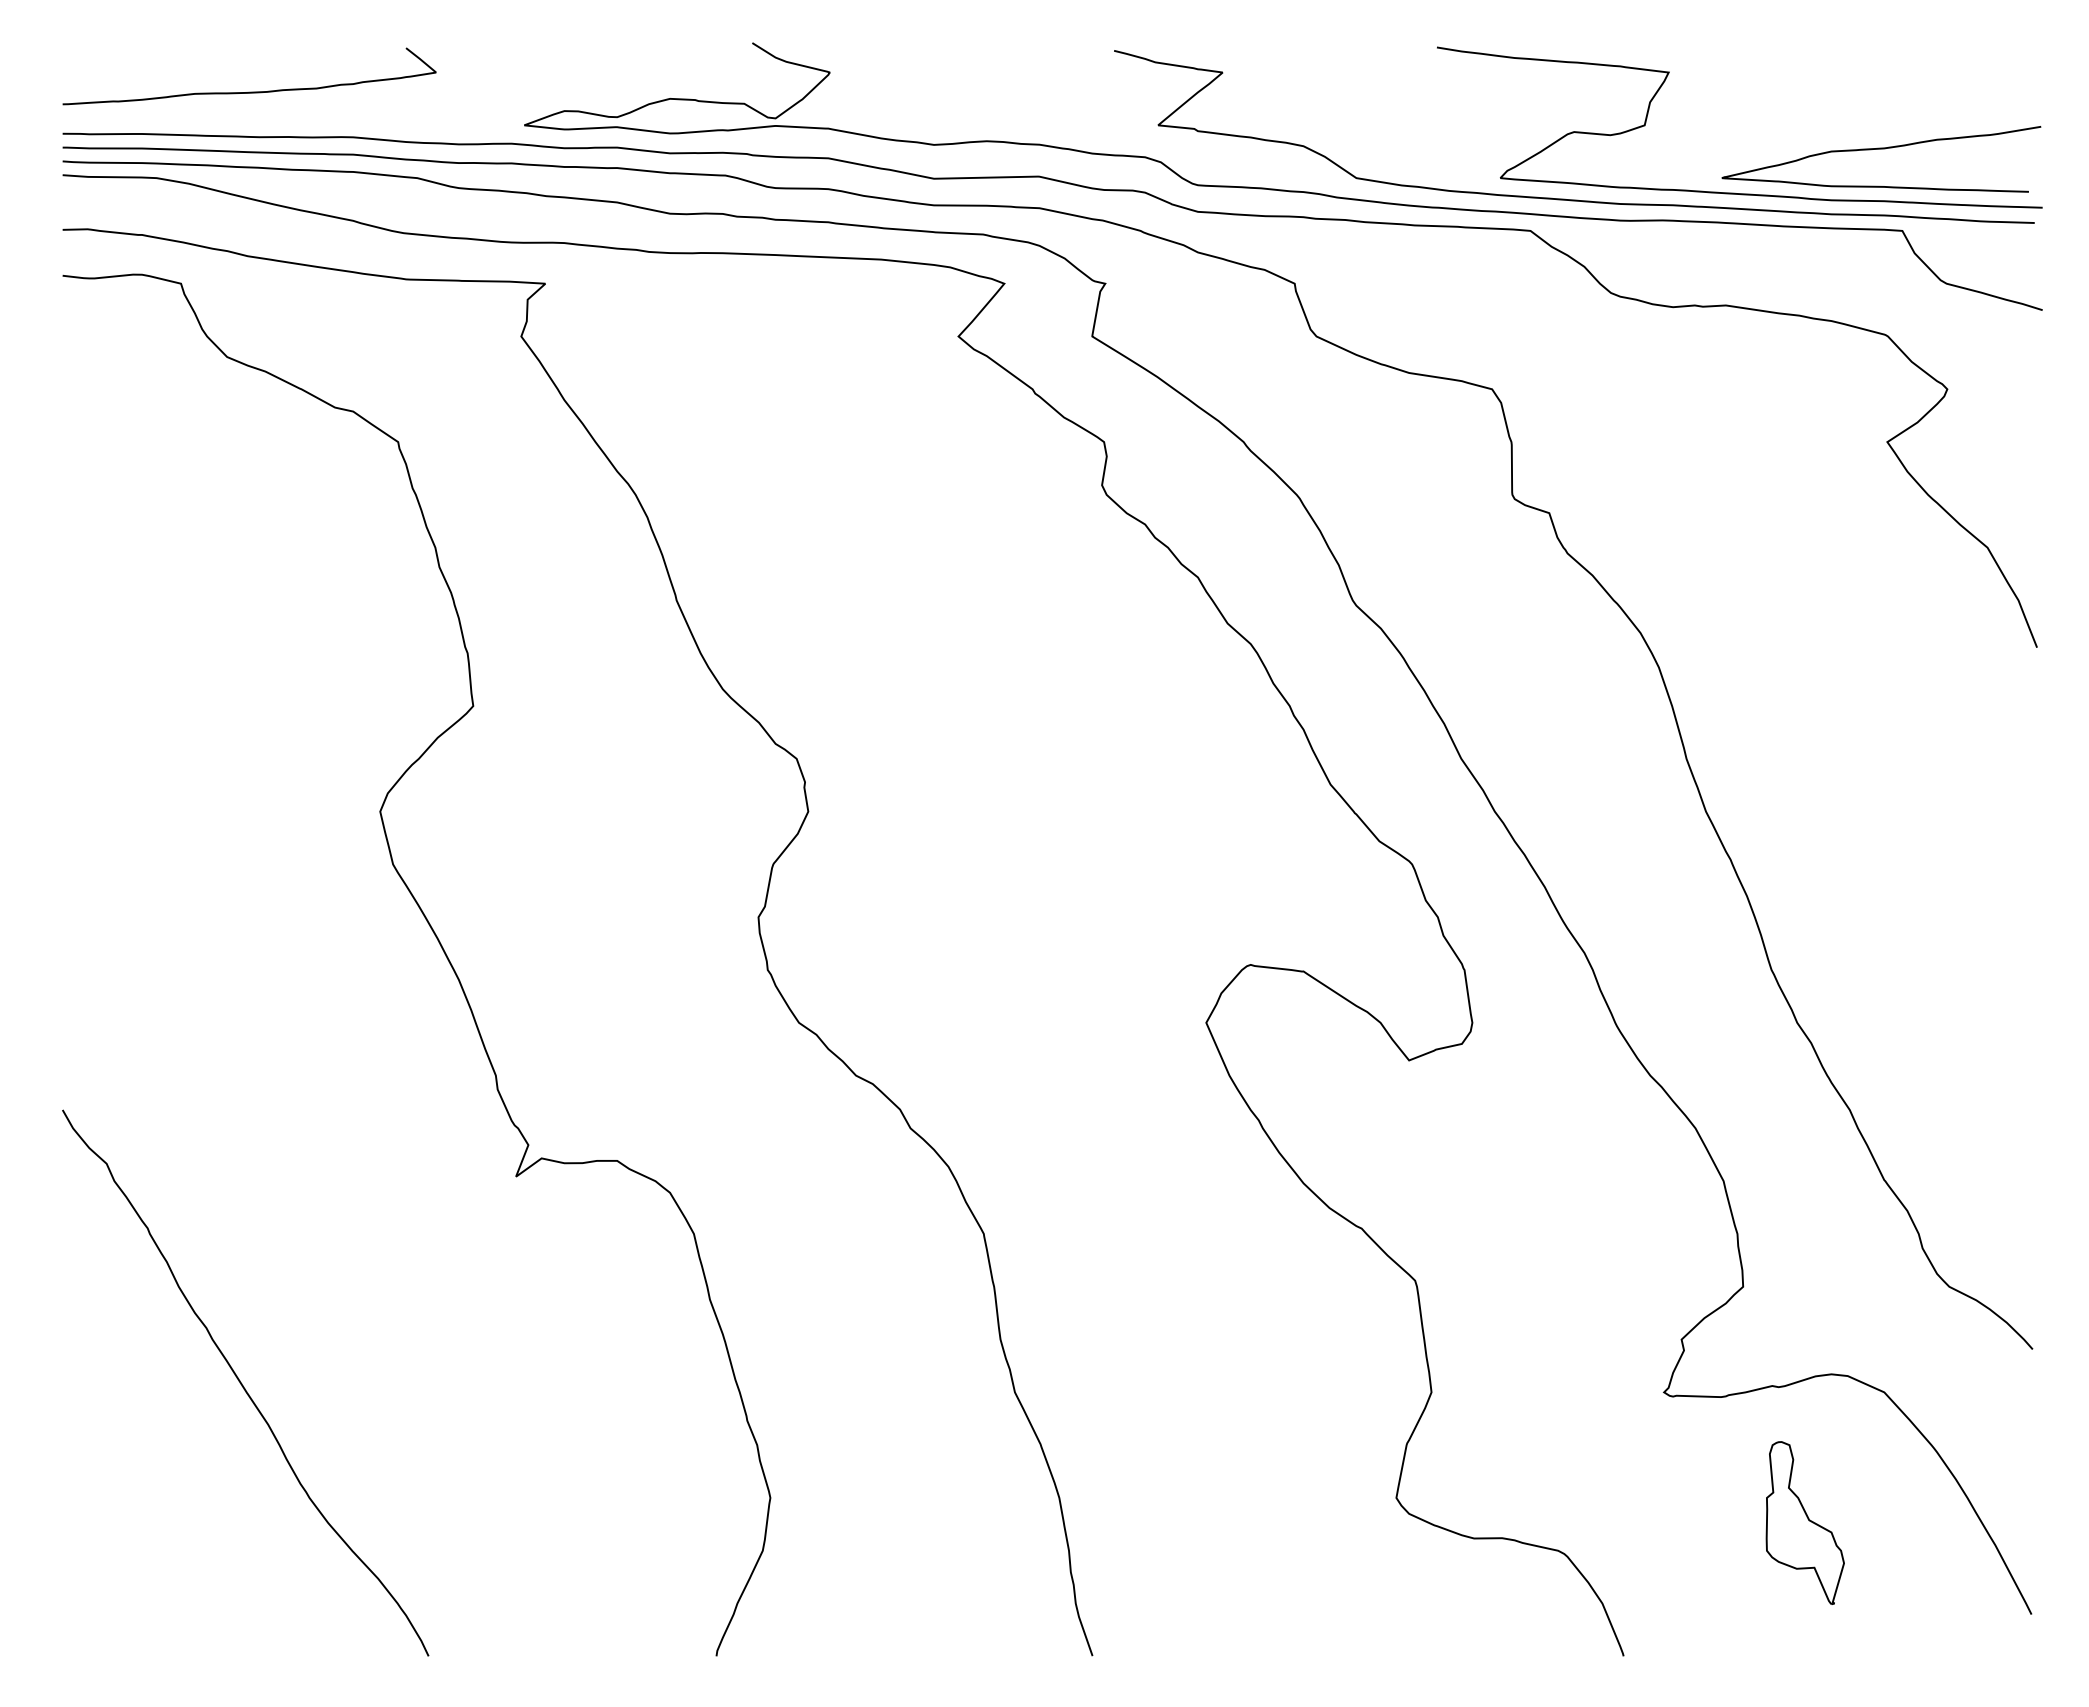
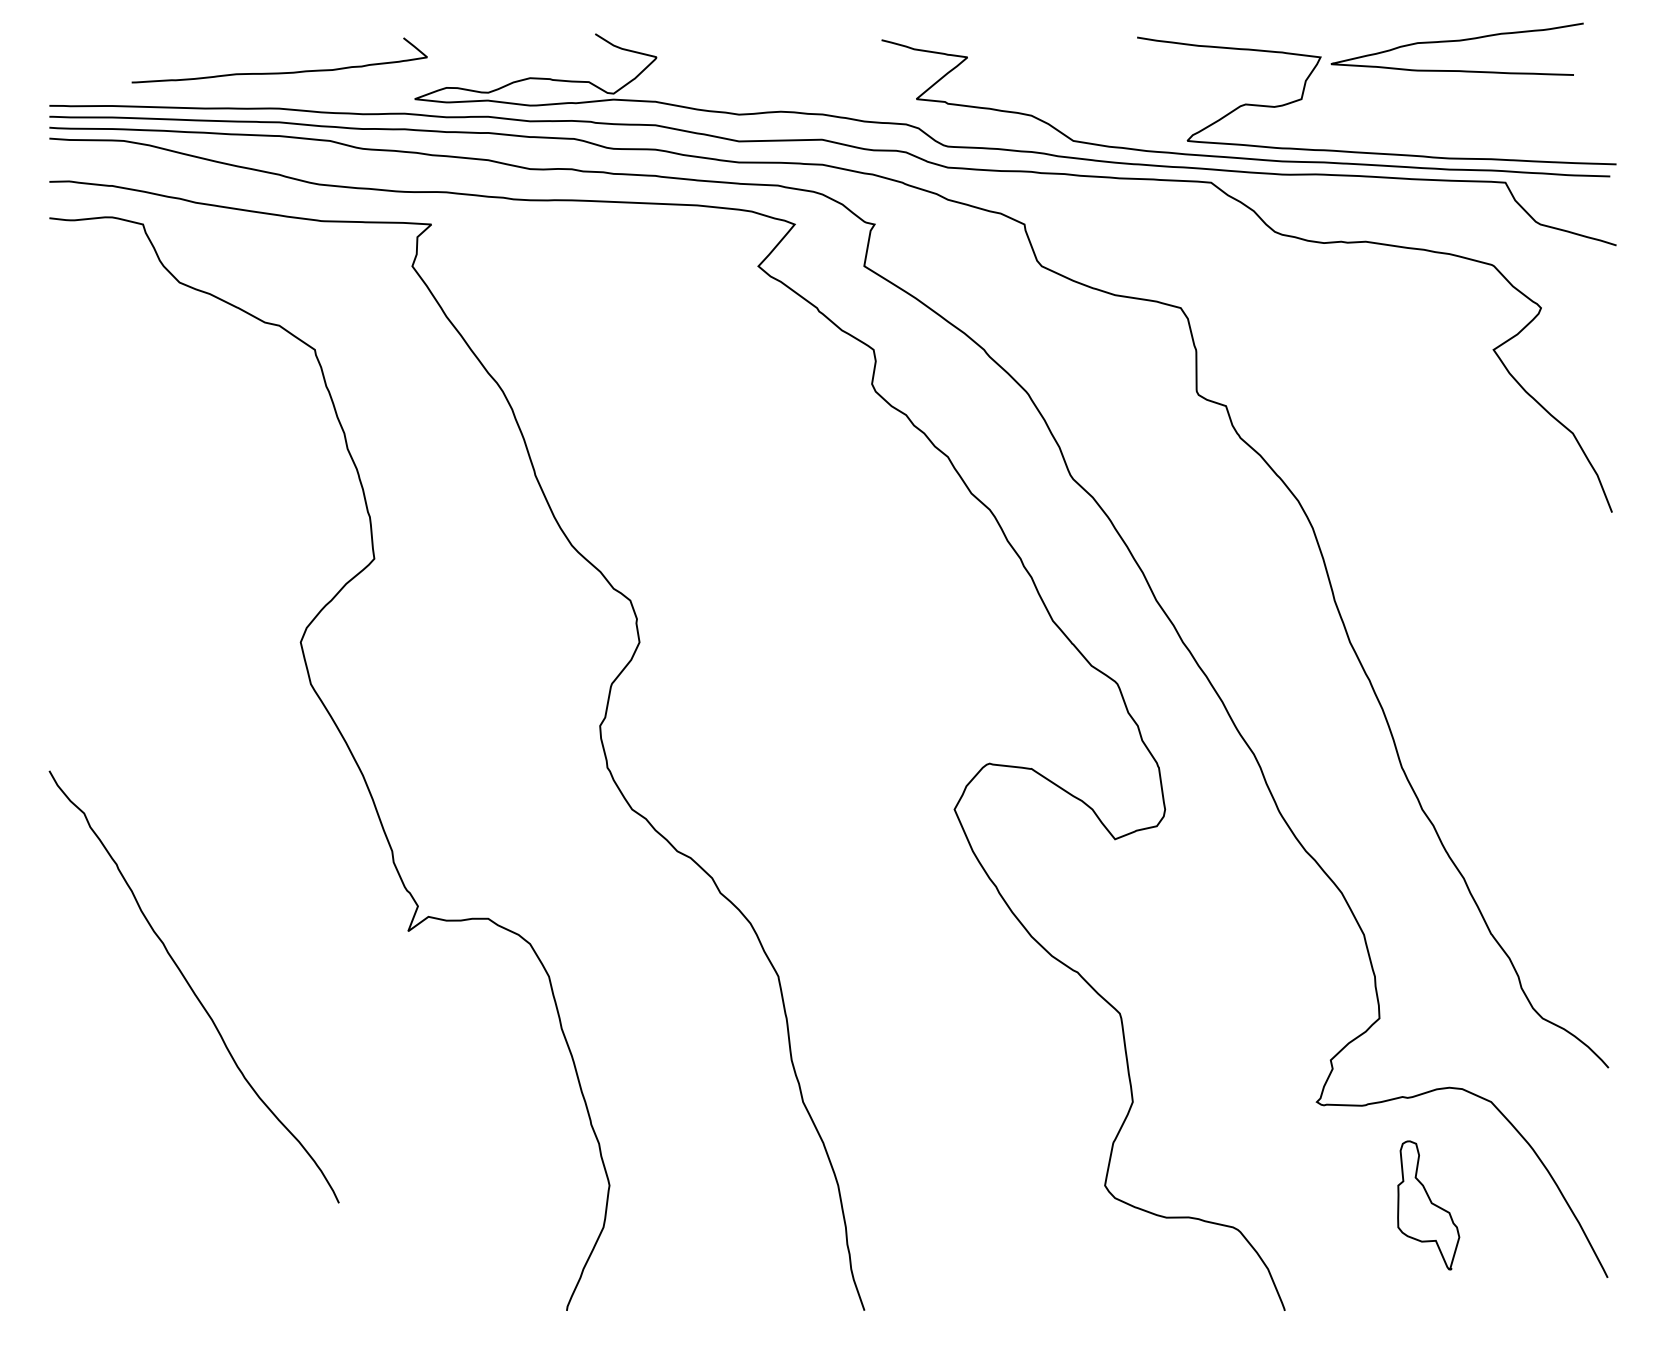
curve: (249, 91) -> (279, 72), moved
curve: (1881, 149) -> (1457, 41), moved
curve: (242, 1383) -> (191, 987), moved

